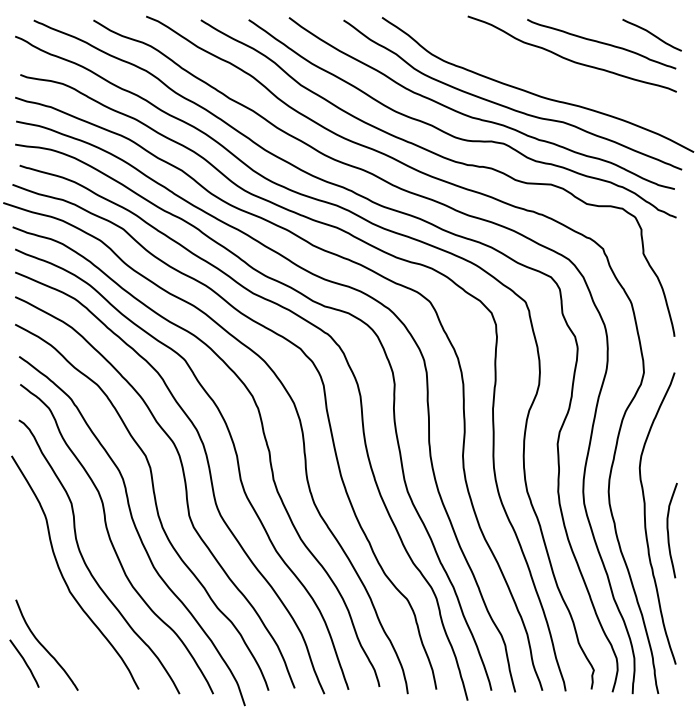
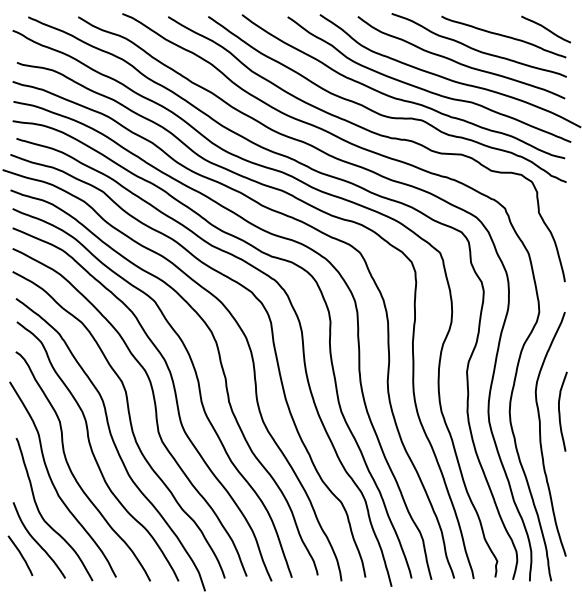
curve: (548, 74) -> (459, 62), added
curve: (668, 530) -> (559, 411), moved
curve: (50, 615) -> (42, 515), added

